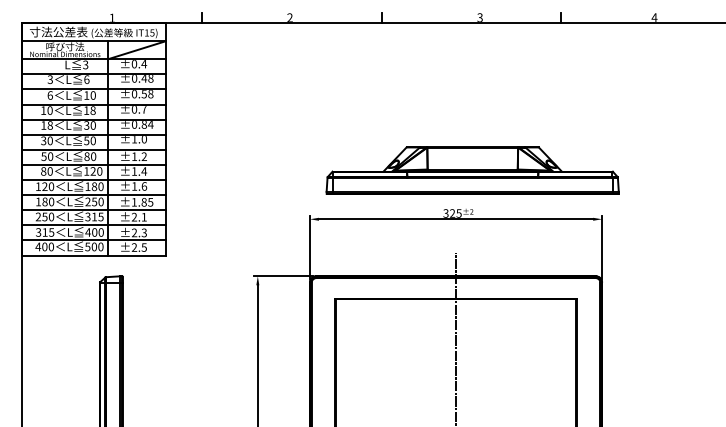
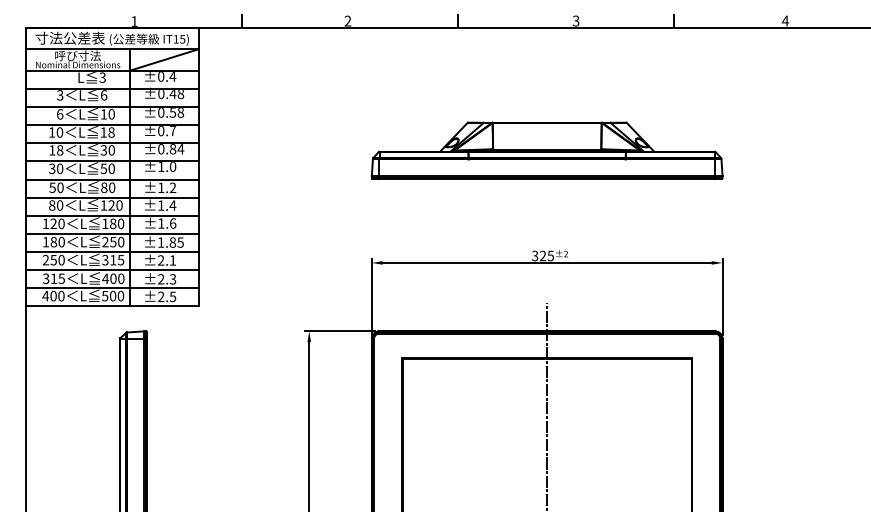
part: (472, 170) -> (546, 150), moved

